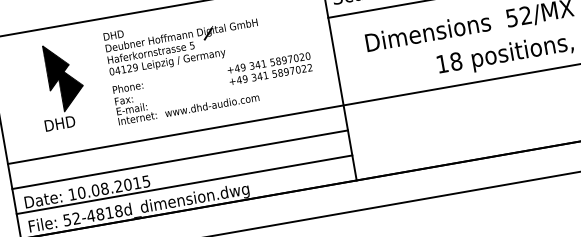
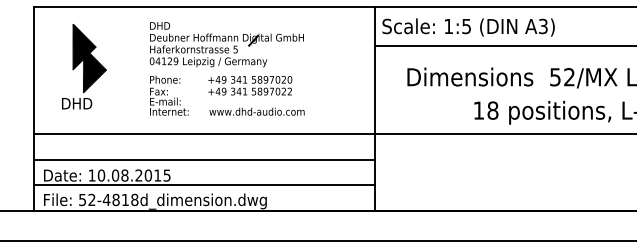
text: (270, 68) -> (250, 85), moved
text: (61, 85) -> (84, 66), moved
text: (211, 105) -> (256, 111), moved

